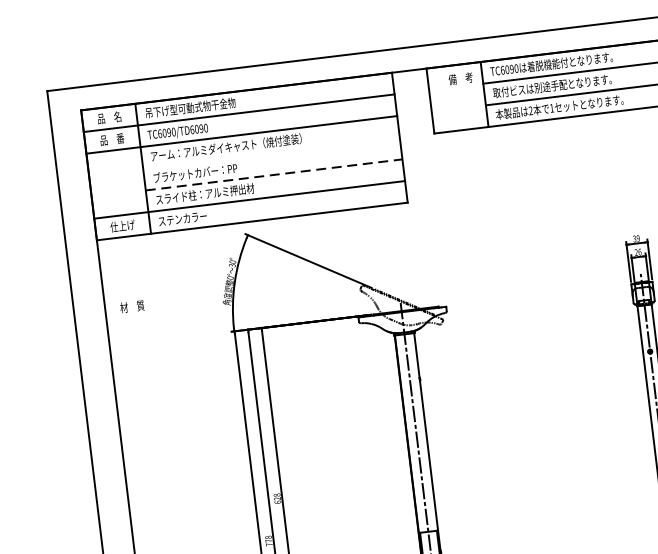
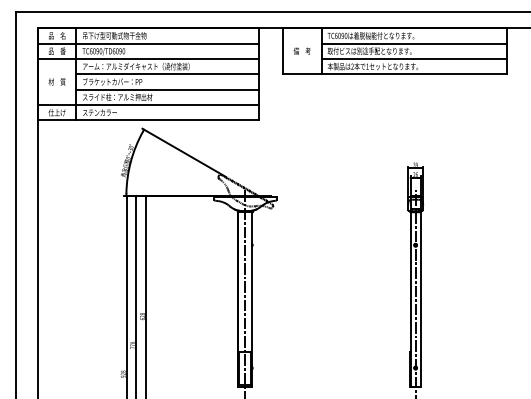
text: (459, 77) -> (301, 50), moved
line: (271, 153) -> (167, 74), added
line: (275, 174) -> (168, 89), dashed -> solid
text: (131, 306) -> (56, 81), moved

